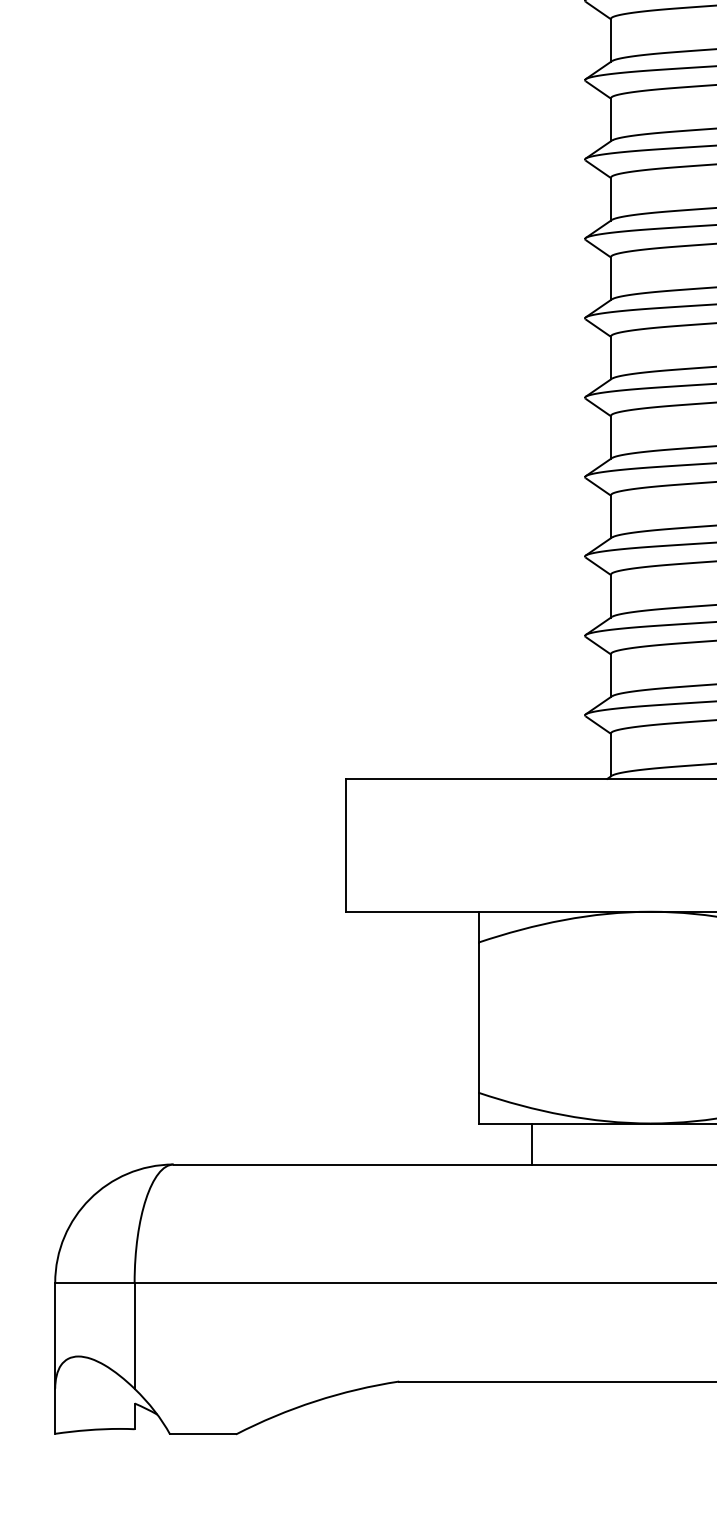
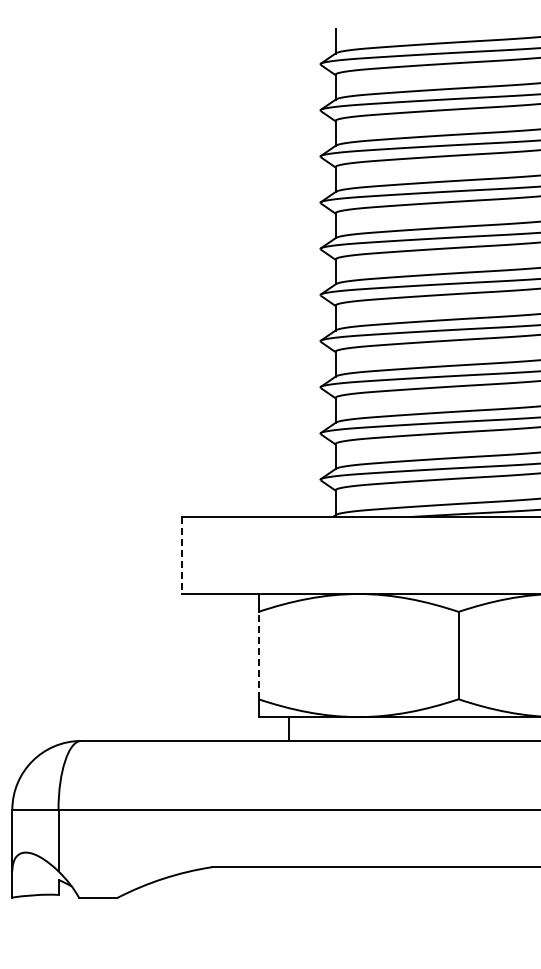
line: (346, 847) -> (181, 556), solid -> dashed
line: (478, 1017) -> (258, 655), solid -> dashed

